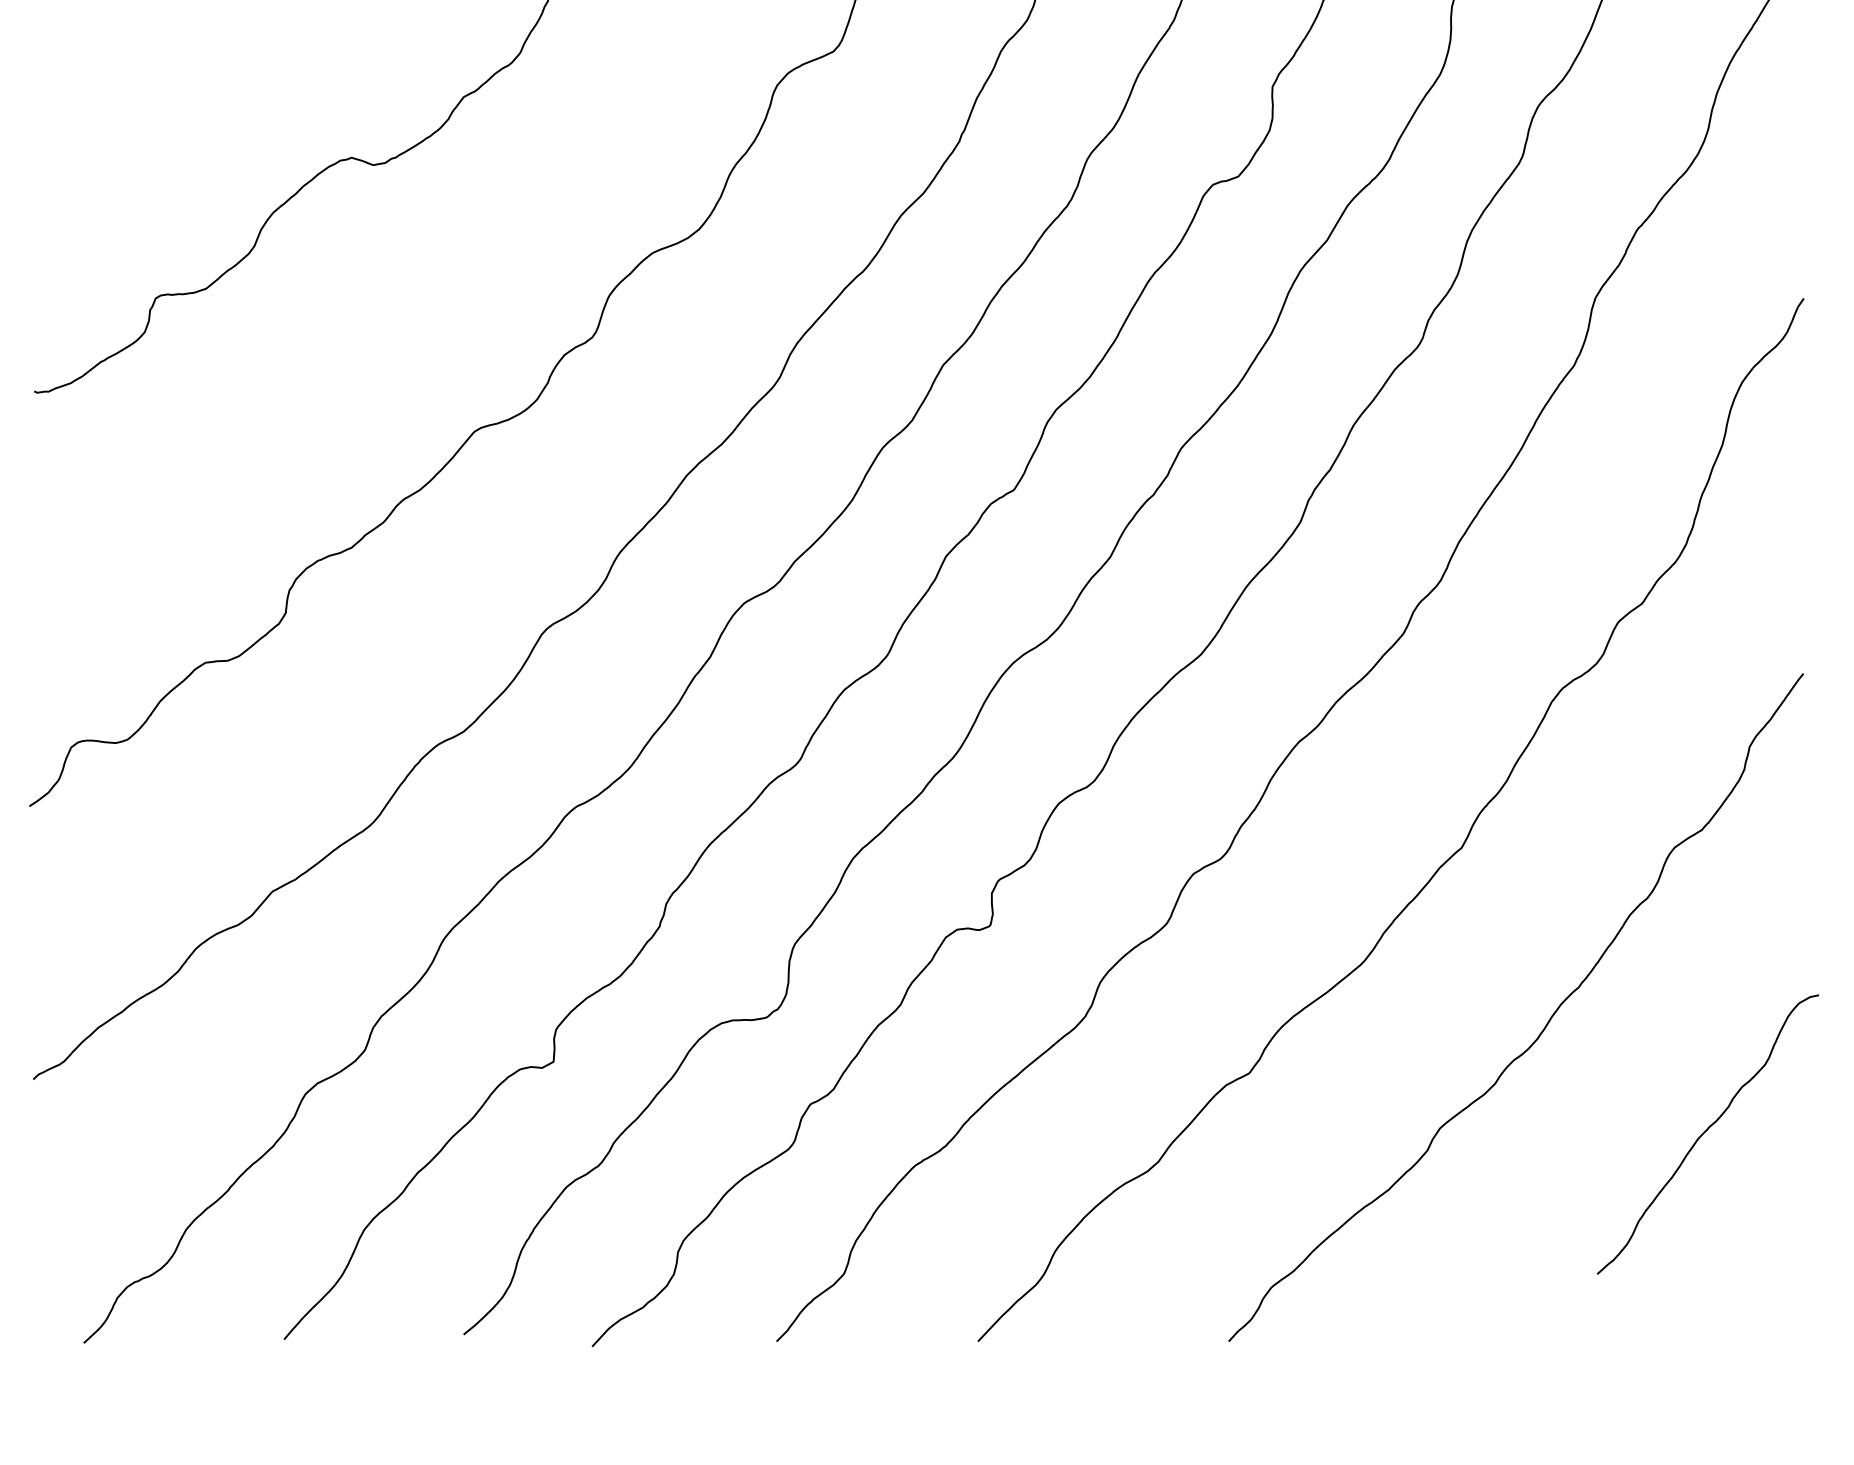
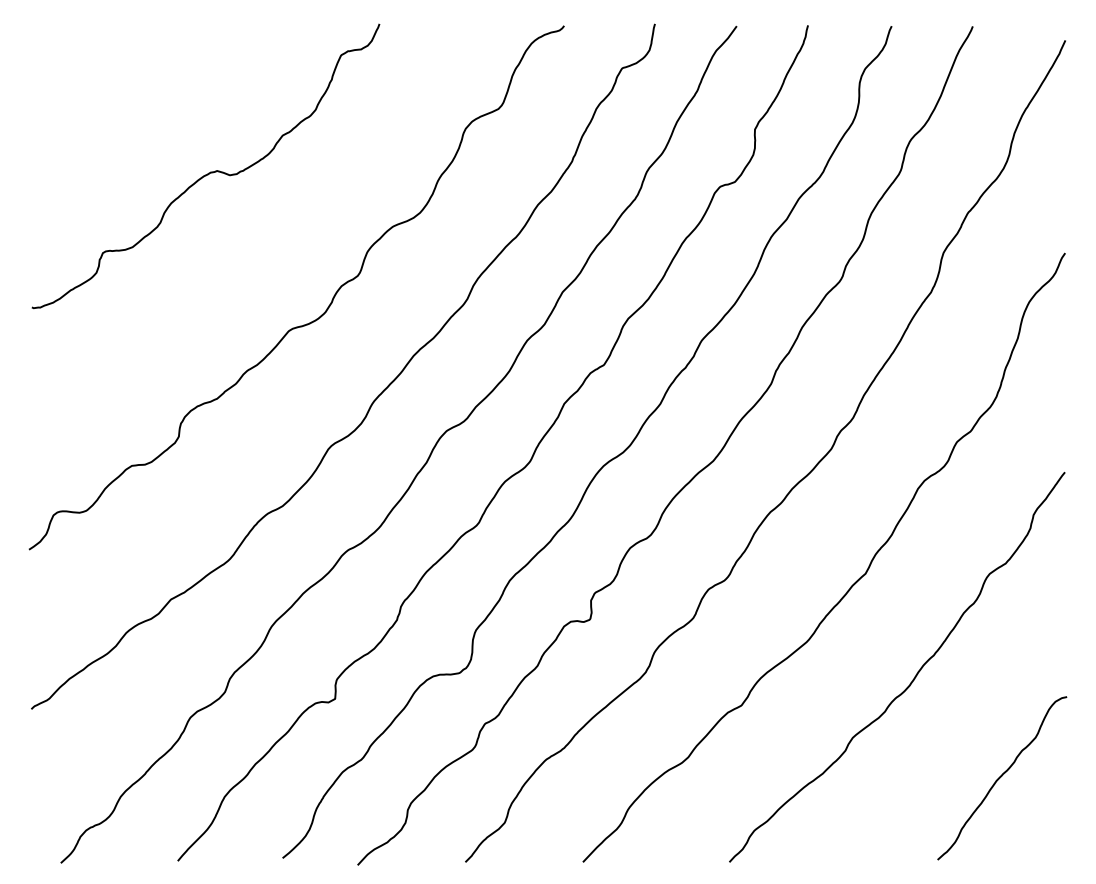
curve: (1706, 1133) -> (1001, 777), moved

